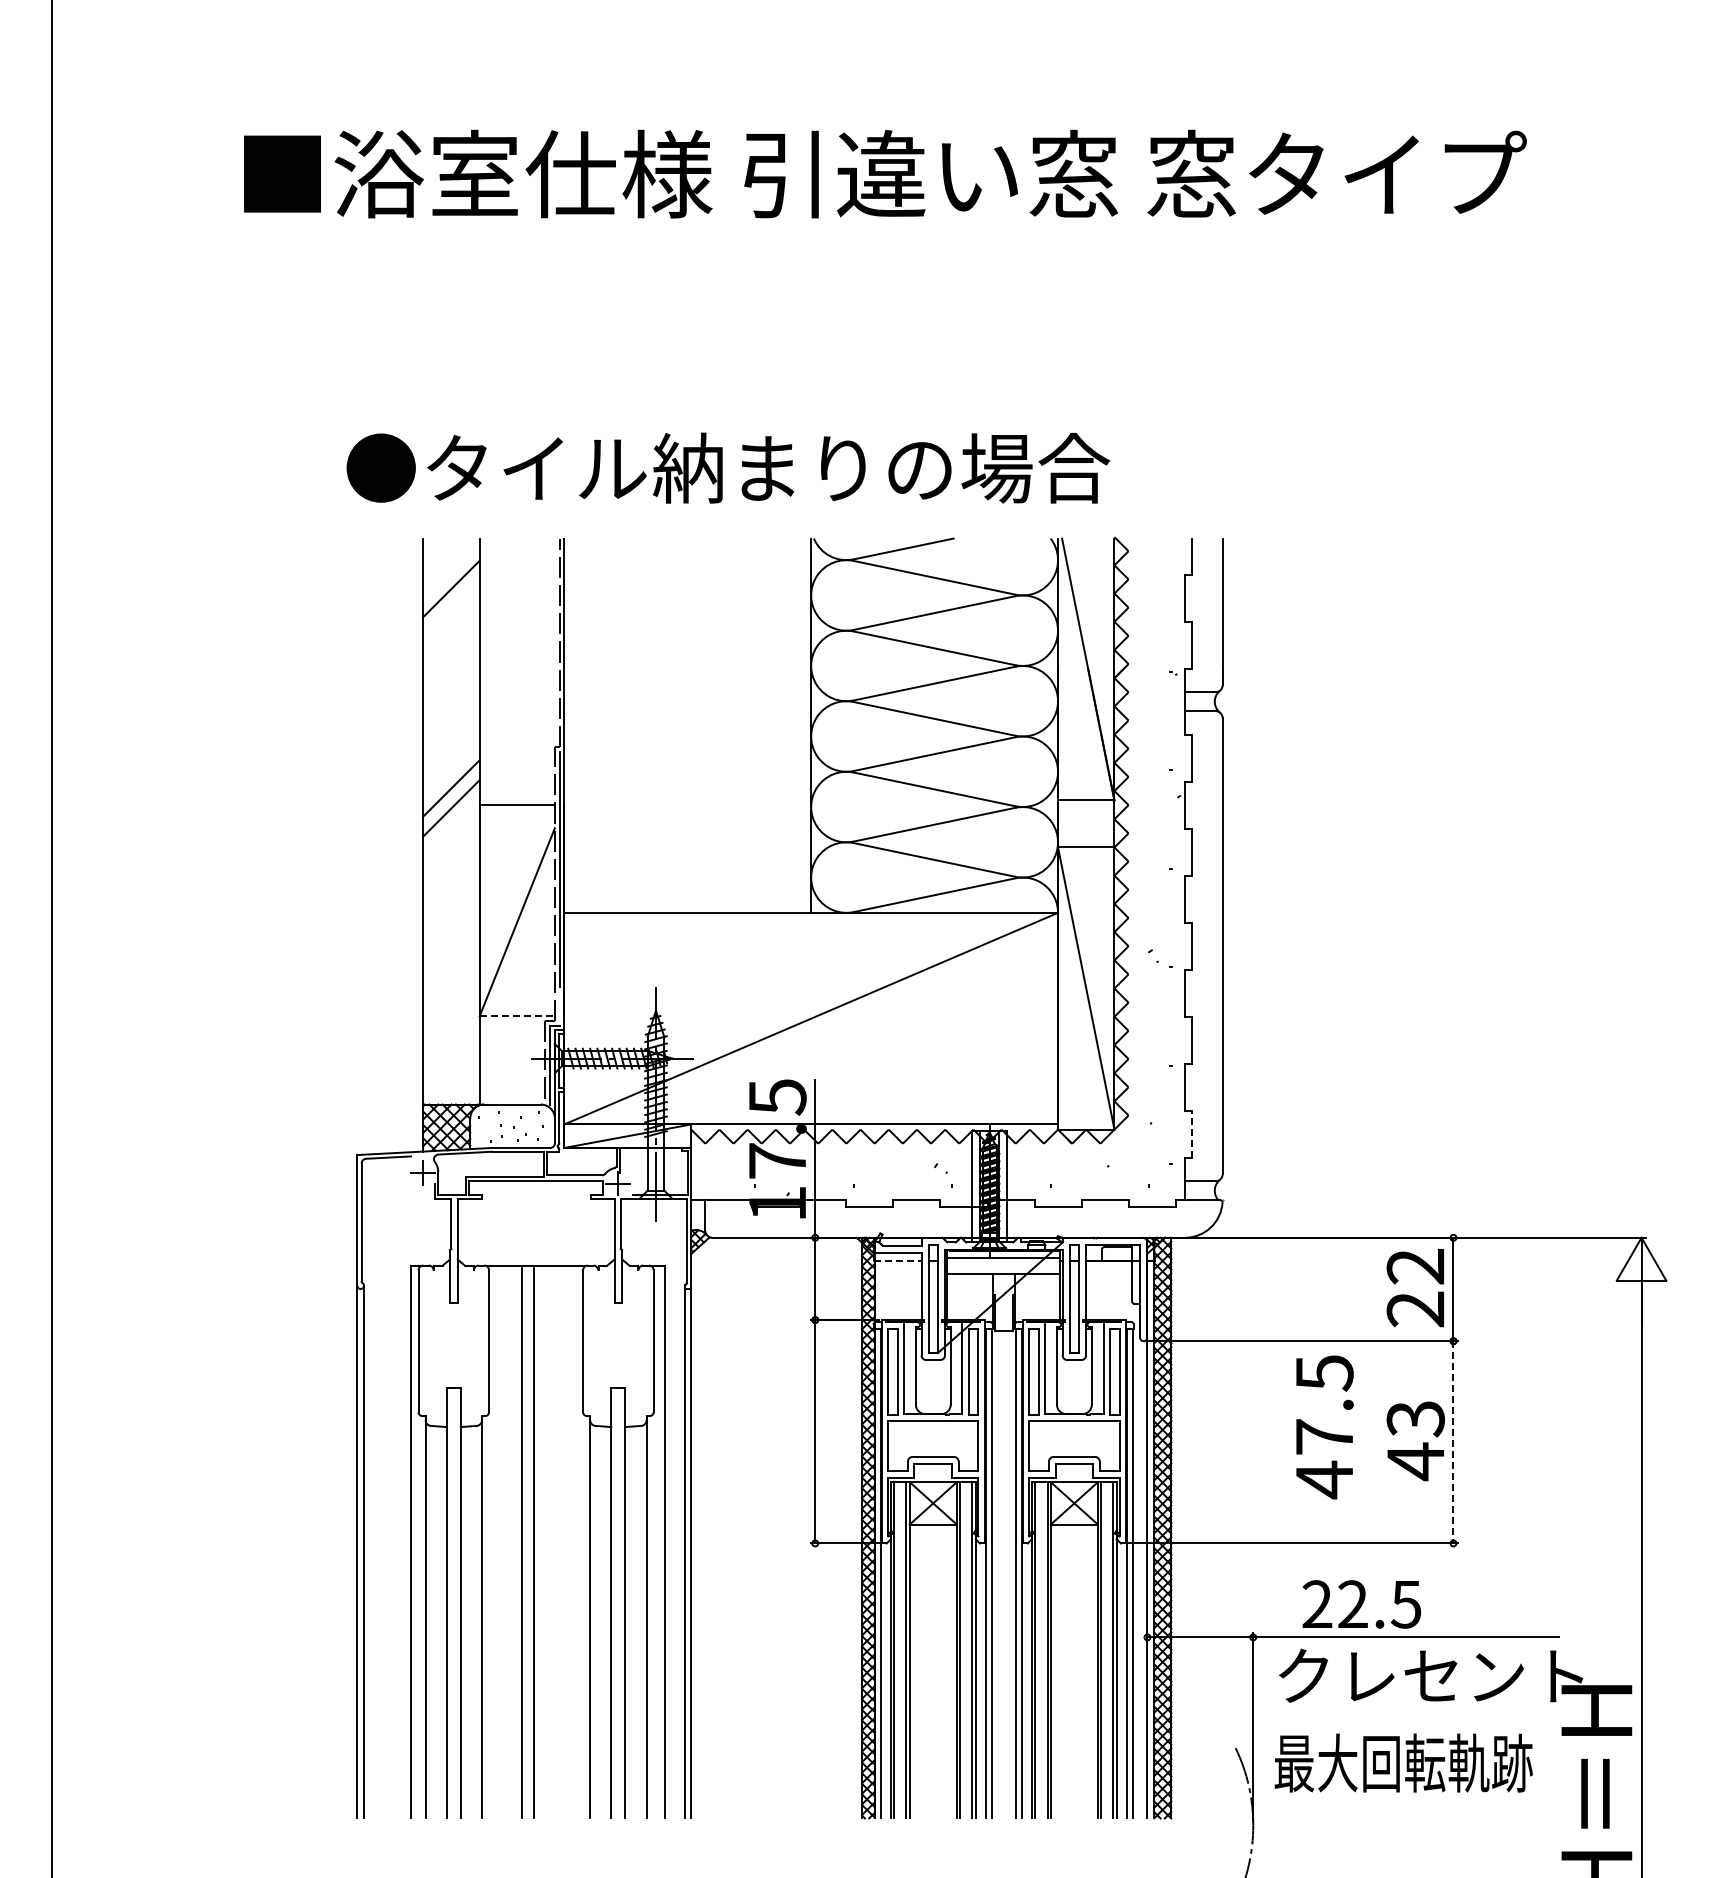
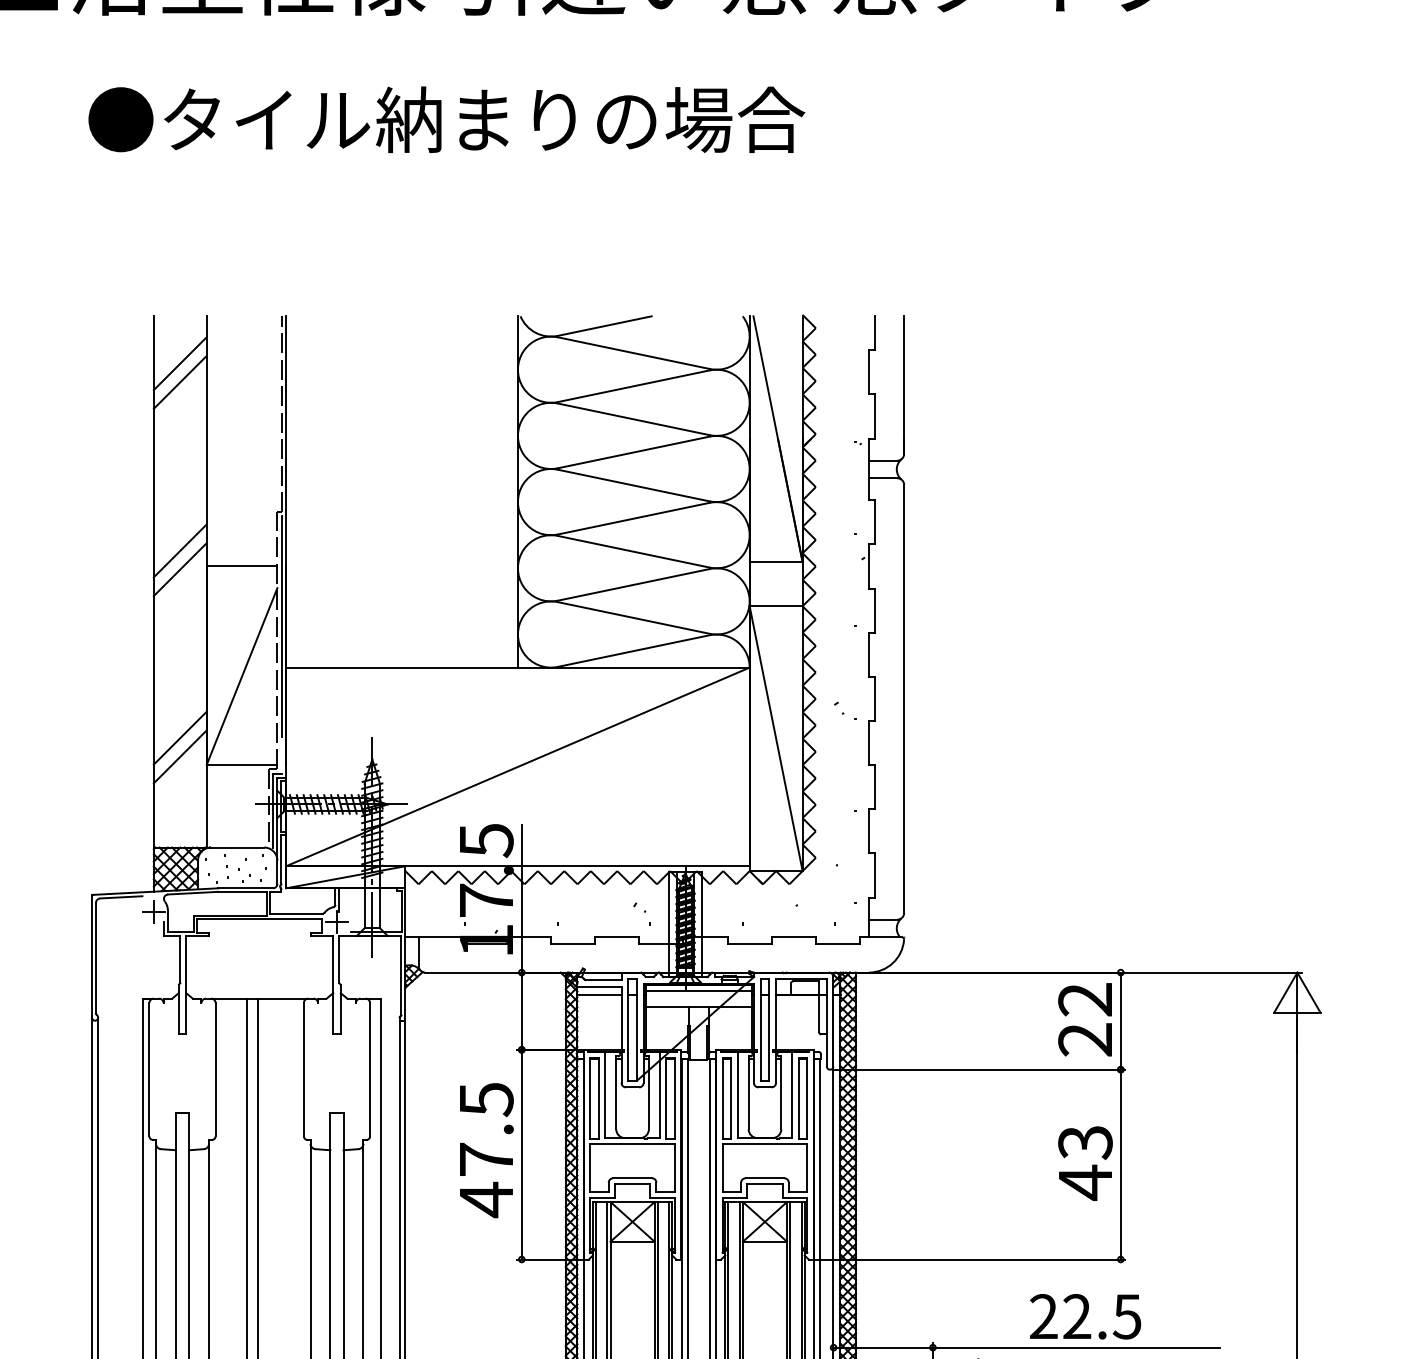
text: (728, 467) -> (446, 119), moved
line: (451, 608) -> (180, 381), added
line: (451, 987) -> (180, 737), added
line: (451, 1007) -> (180, 756), added
line: (517, 1016) -> (242, 764), dashed -> solid
line: (1192, 1134) -> (875, 875), dashed -> solid
line: (897, 1261) -> (598, 994), dashed -> solid
text: (1324, 1427) -> (486, 1150), moved
line: (1453, 1442) -> (1120, 1164), dashed -> solid
text: (1361, 1604) -> (1085, 1316), moved

